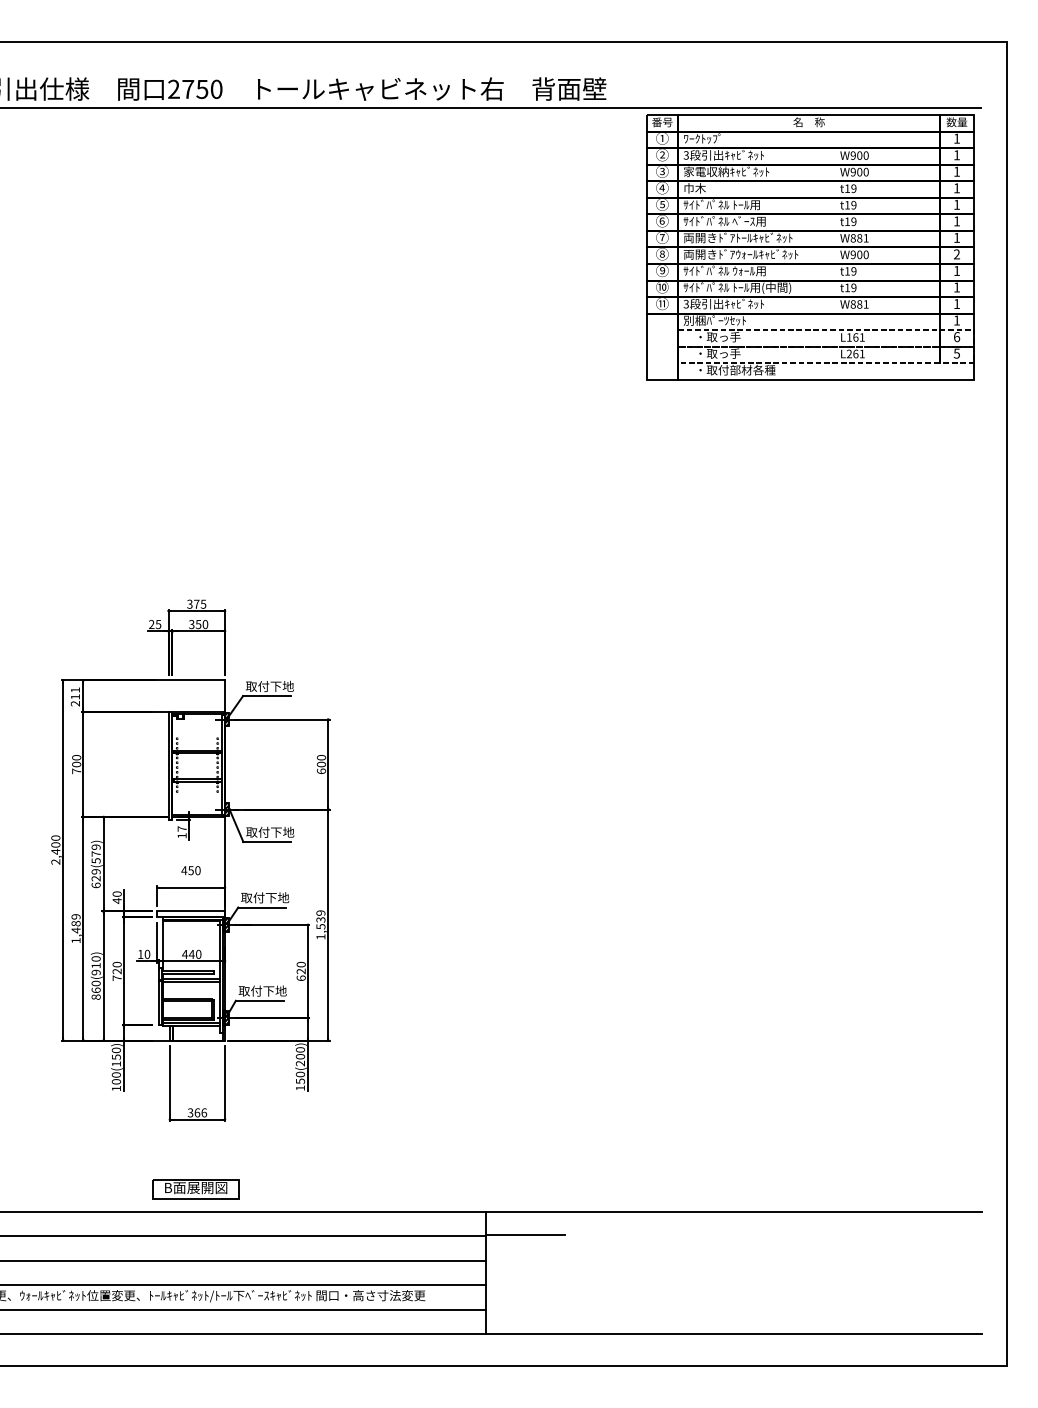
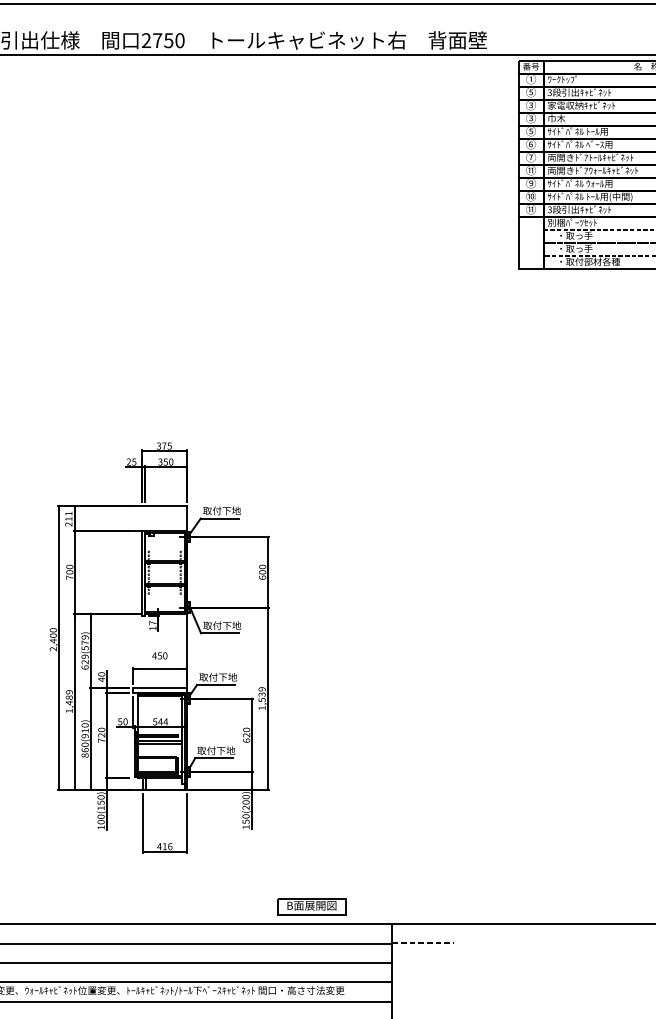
text: (662, 154) -> (531, 91), ② -> ⑤
text: (661, 187) -> (530, 117), ④ -> ③
text: (661, 253) -> (530, 169), ⑧ -> ⑪
text: (191, 953) -> (160, 721), 440 -> 544
text: (140, 954) -> (120, 721), 10 -> 50
text: (193, 1112) -> (161, 846), 366 -> 416
part: (195, 1189) -> (311, 906), moved
line: (526, 1234) -> (424, 942), solid -> dashed

